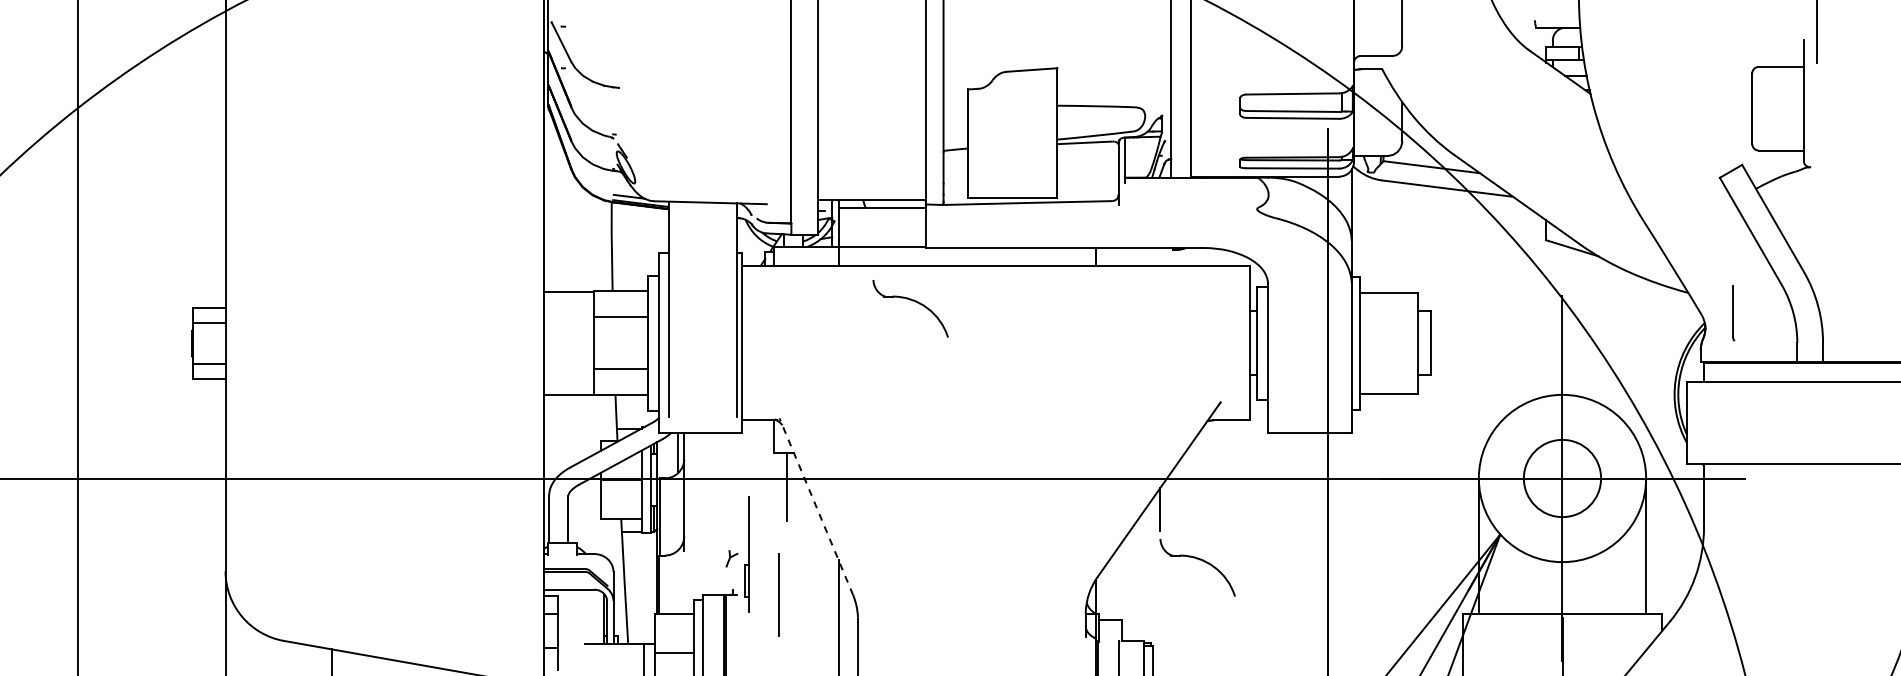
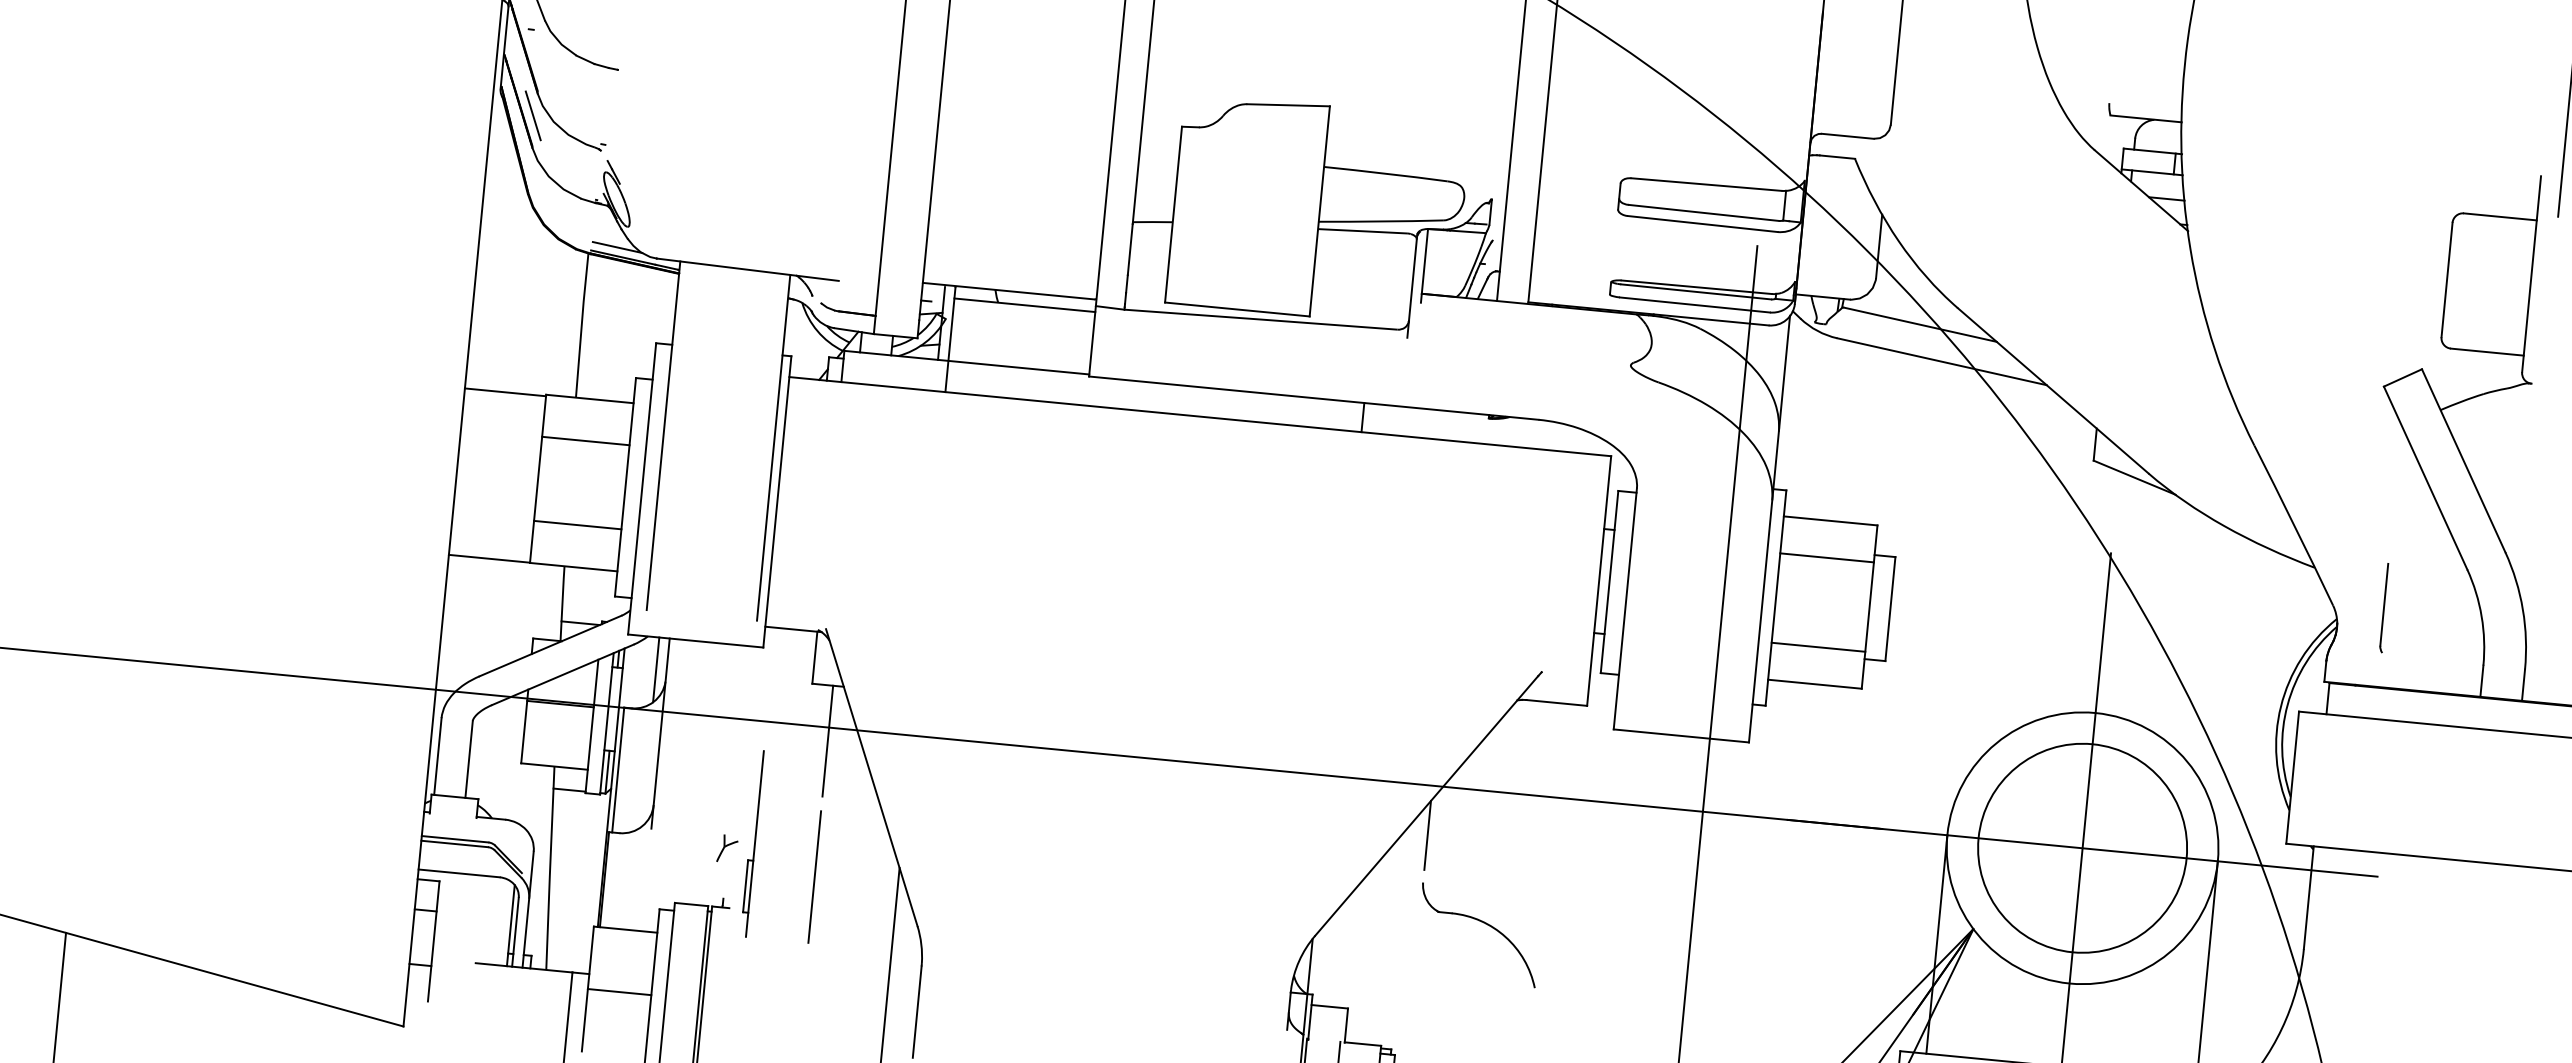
line: (569, 120) -> (532, 114), added
part: (912, 301) -> (1059, 460), removed
line: (1388, 315) -> (1826, 557), added
line: (1388, 370) -> (1818, 646), added
circle: (1562, 478) -> (2082, 848), size x1.67
line: (816, 506) -> (872, 777), dashed -> solid
line: (778, 594) -> (813, 876), moved

